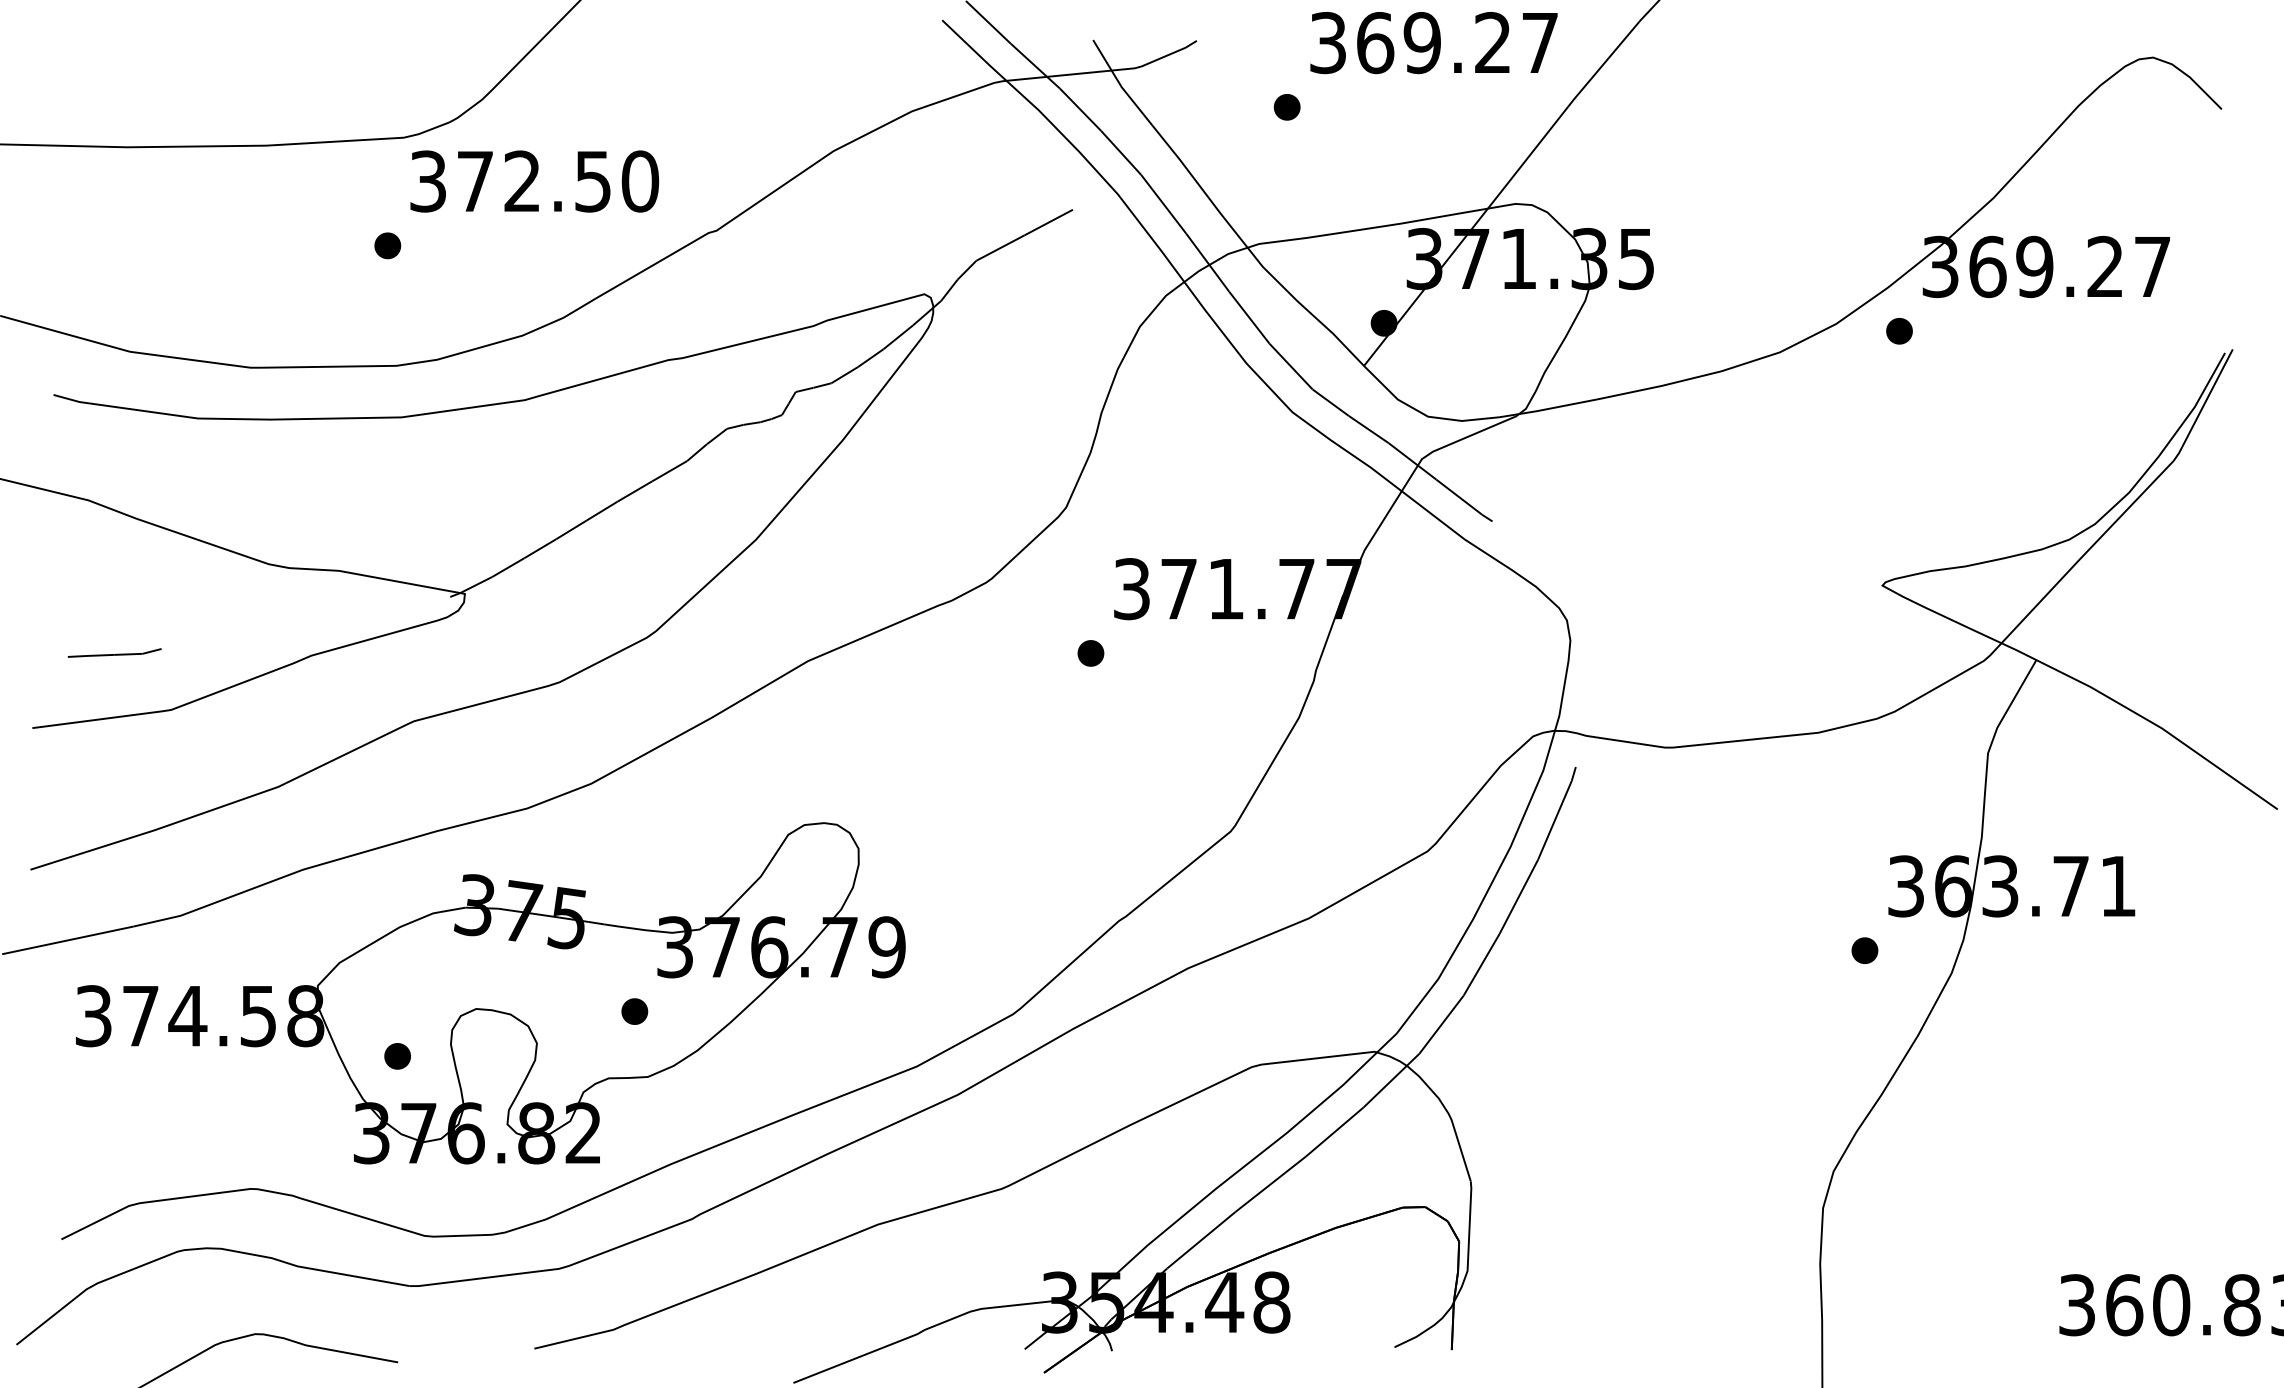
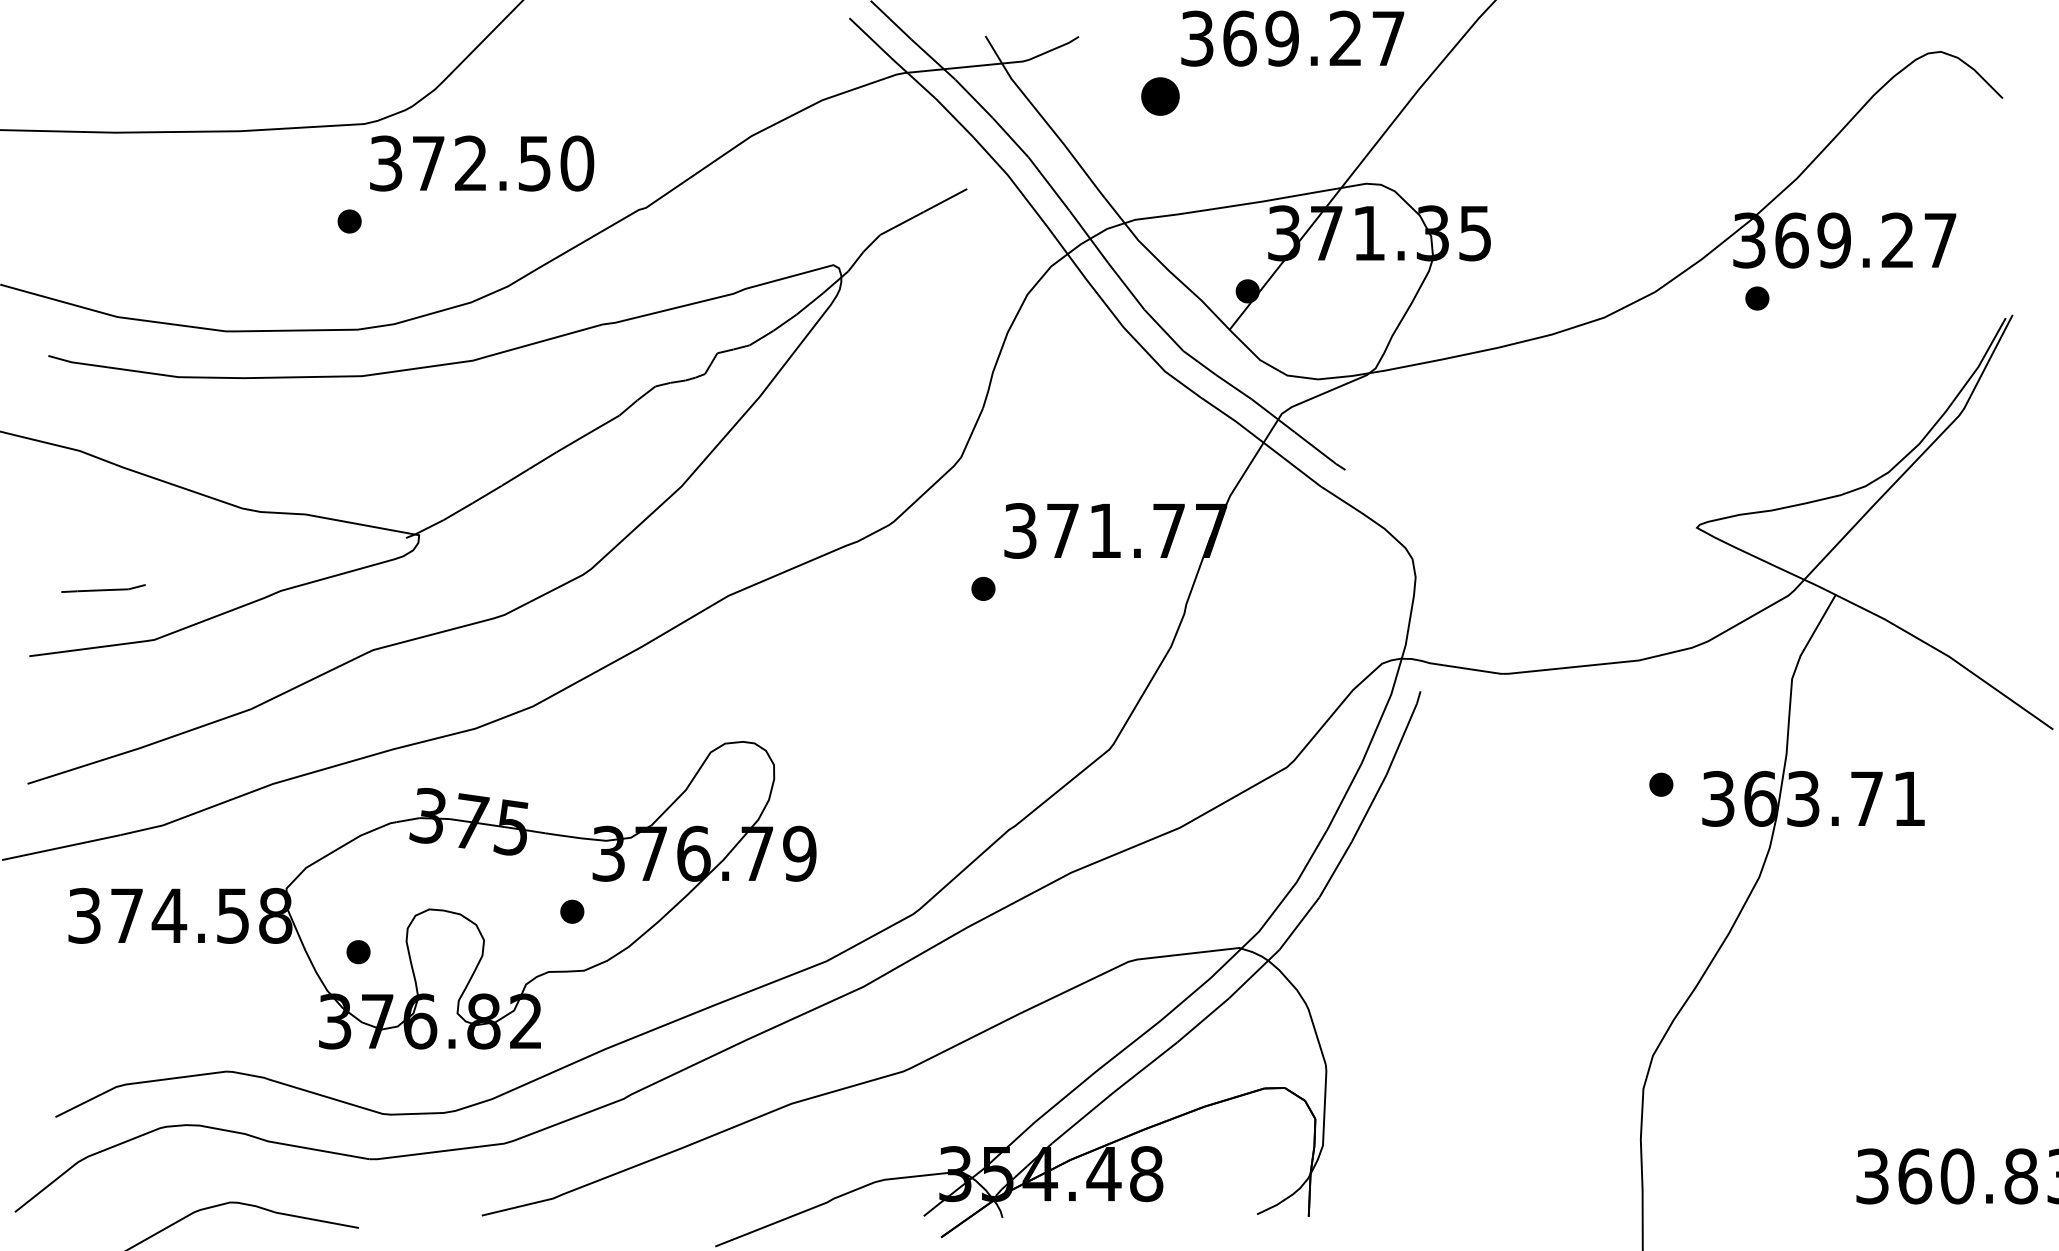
part: (1286, 107) -> (1159, 96), size x1.6
part: (1899, 331) -> (1757, 298), moved
part: (1864, 950) -> (1660, 784), moved

